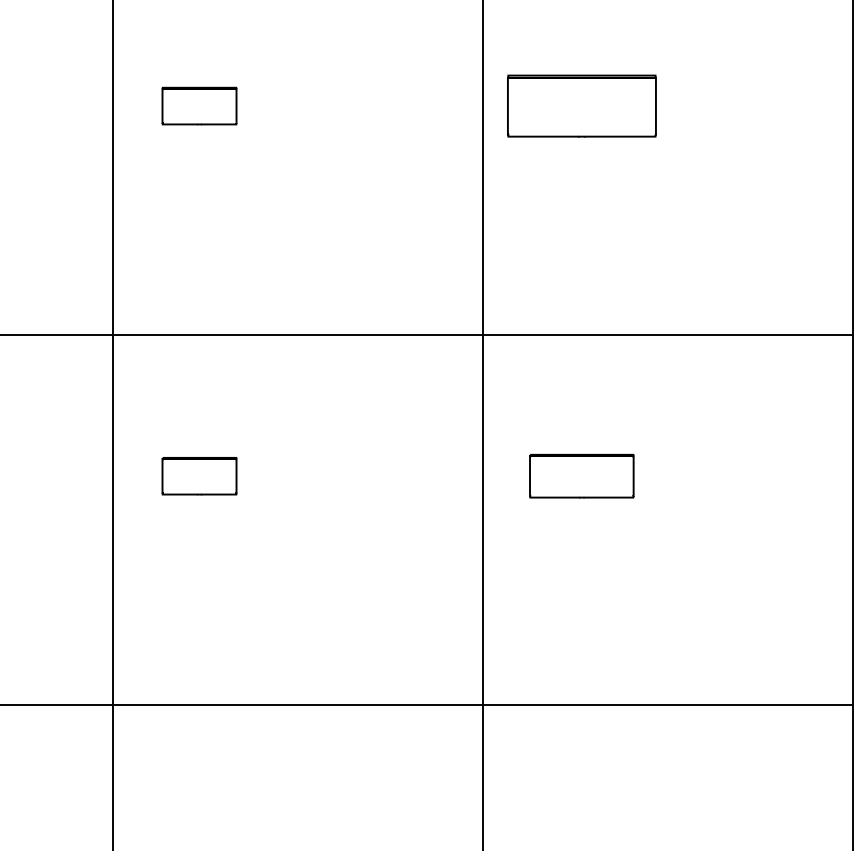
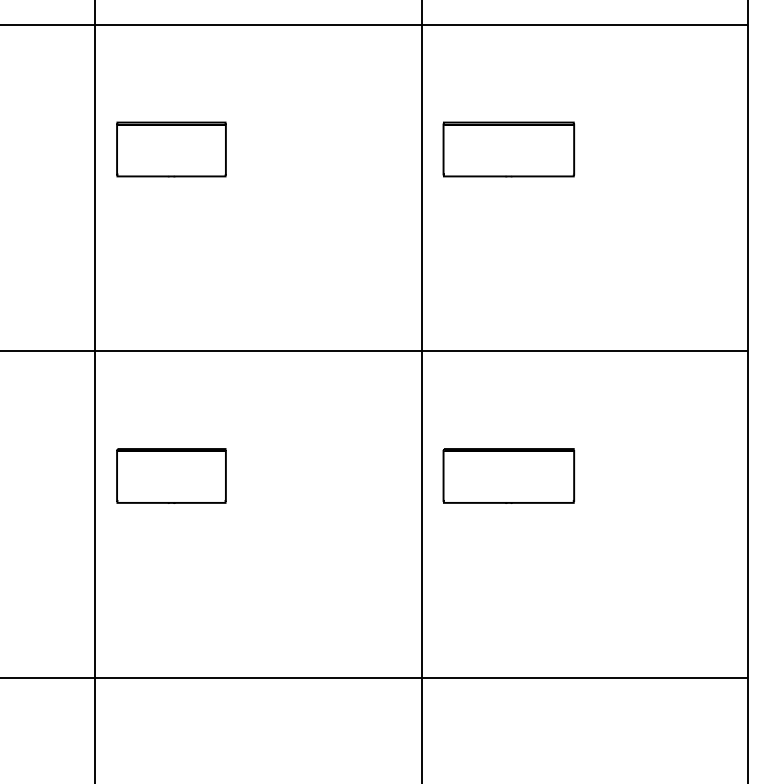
part: (199, 106) -> (171, 149), size x1.67
part: (199, 475) -> (171, 475), size x1.67
part: (581, 475) -> (508, 475), size x1.43

